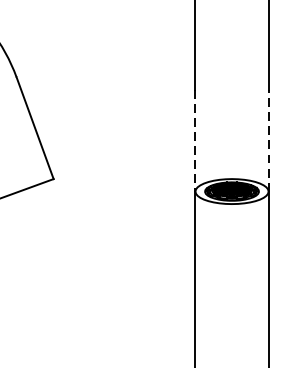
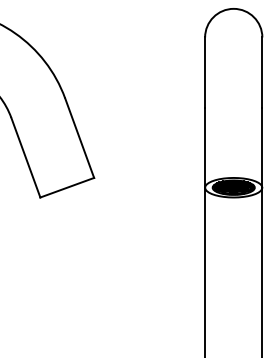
line: (195, 140) -> (205, 147), dashed -> solid
line: (268, 140) -> (262, 147), dashed -> solid

